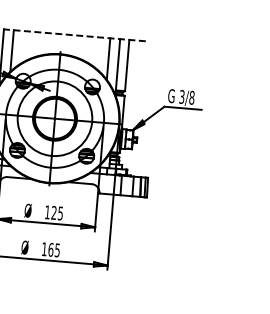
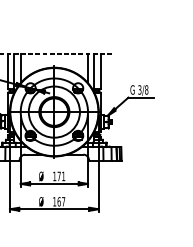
text: (57, 213) -> (61, 176), 125 -> 171
text: (57, 249) -> (63, 201), 165 -> 167

